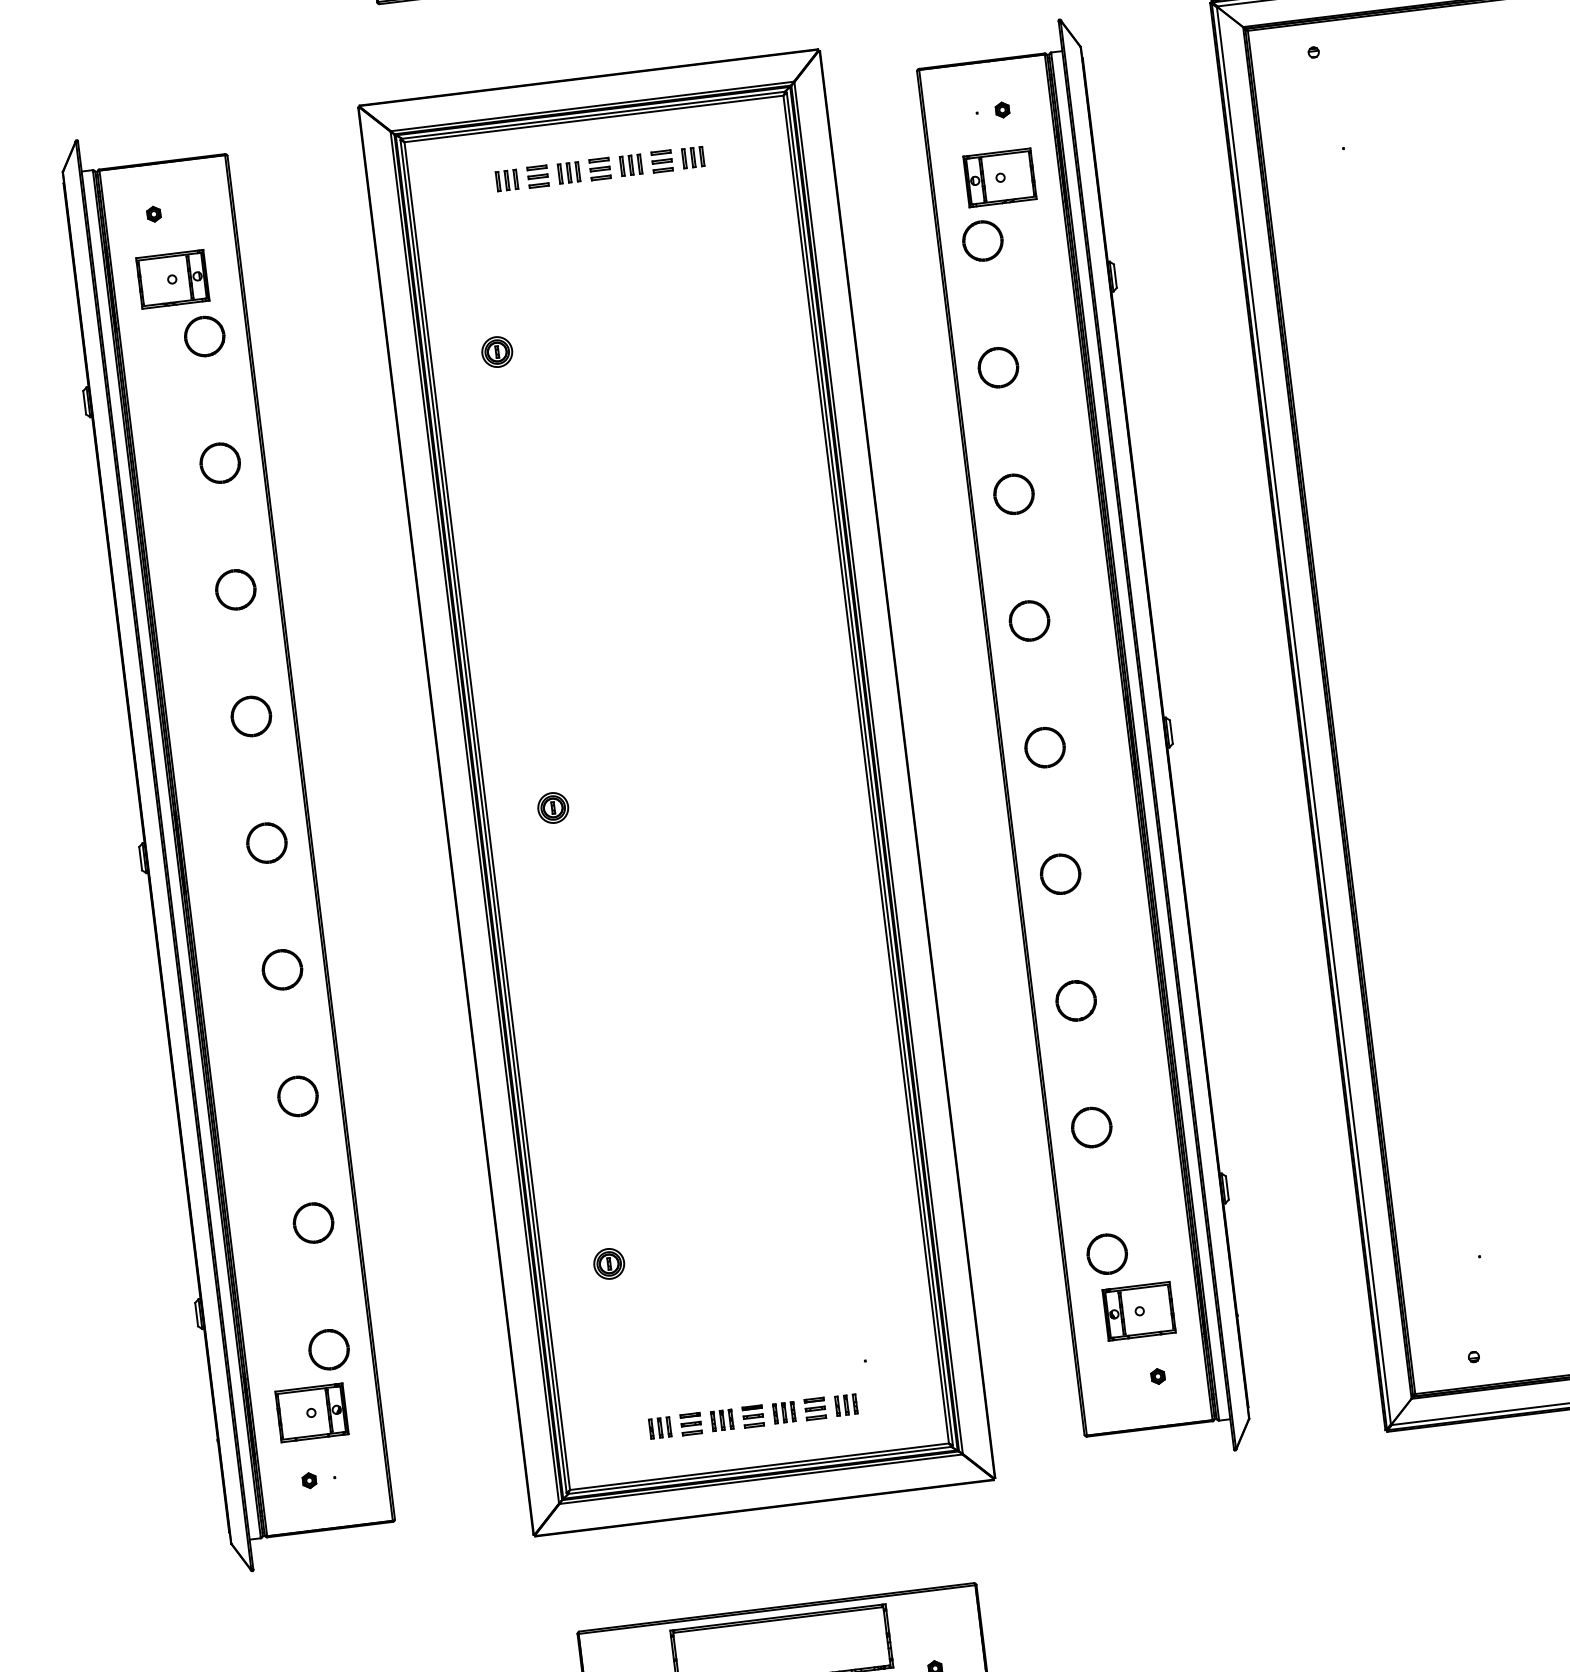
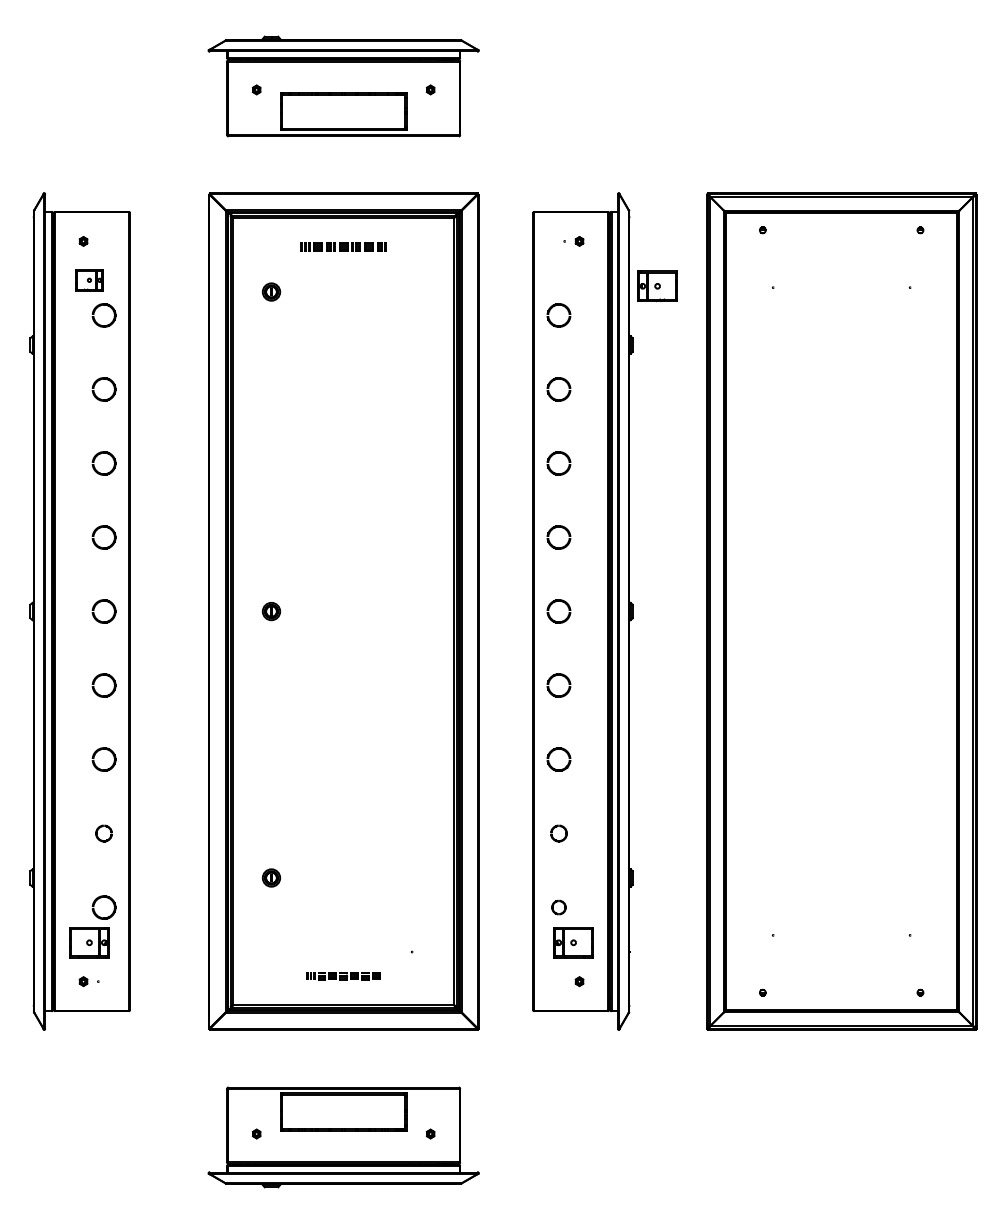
part: (599, 168) -> (343, 246), size x0.7
part: (1000, 178) -> (657, 286), moved
part: (172, 279) -> (89, 280), size x0.7
part: (497, 351) -> (271, 291), moved
part: (1090, 1127) -> (558, 833), size x0.7
part: (312, 1223) -> (103, 833), size x0.7
part: (1106, 1254) -> (558, 907), size x0.6
part: (752, 1415) -> (343, 975), size x0.6

